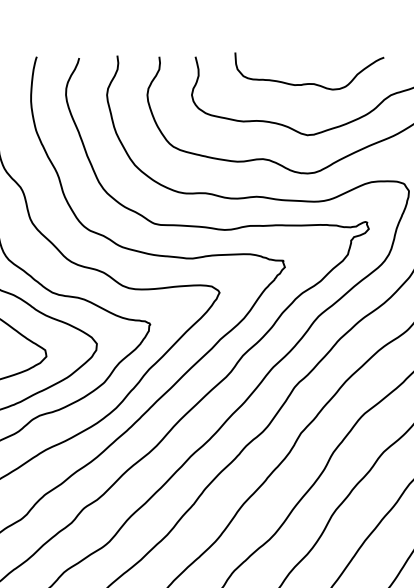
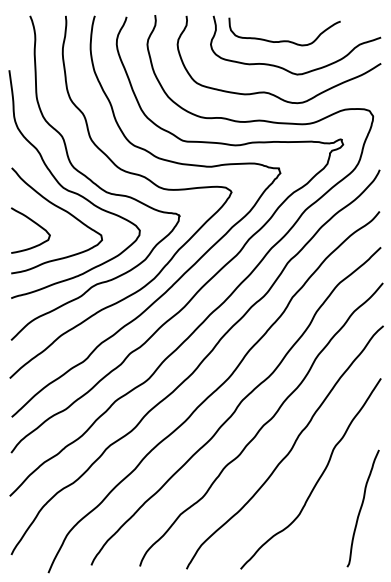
curve: (309, 82) -> (284, 40), moved

